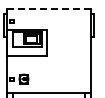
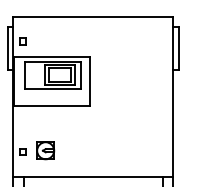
line: (48, 8) -> (92, 16), dashed -> solid

